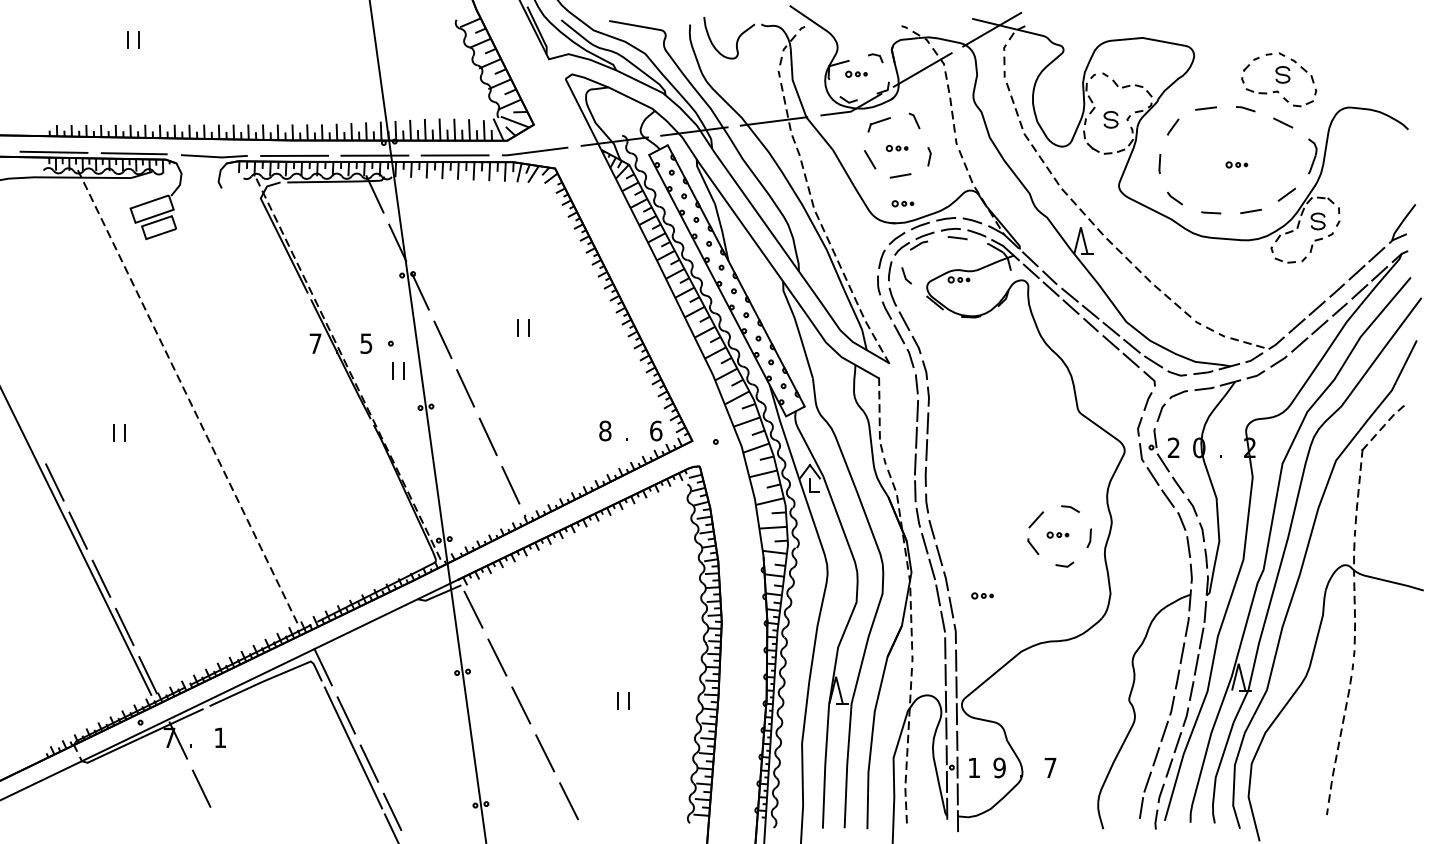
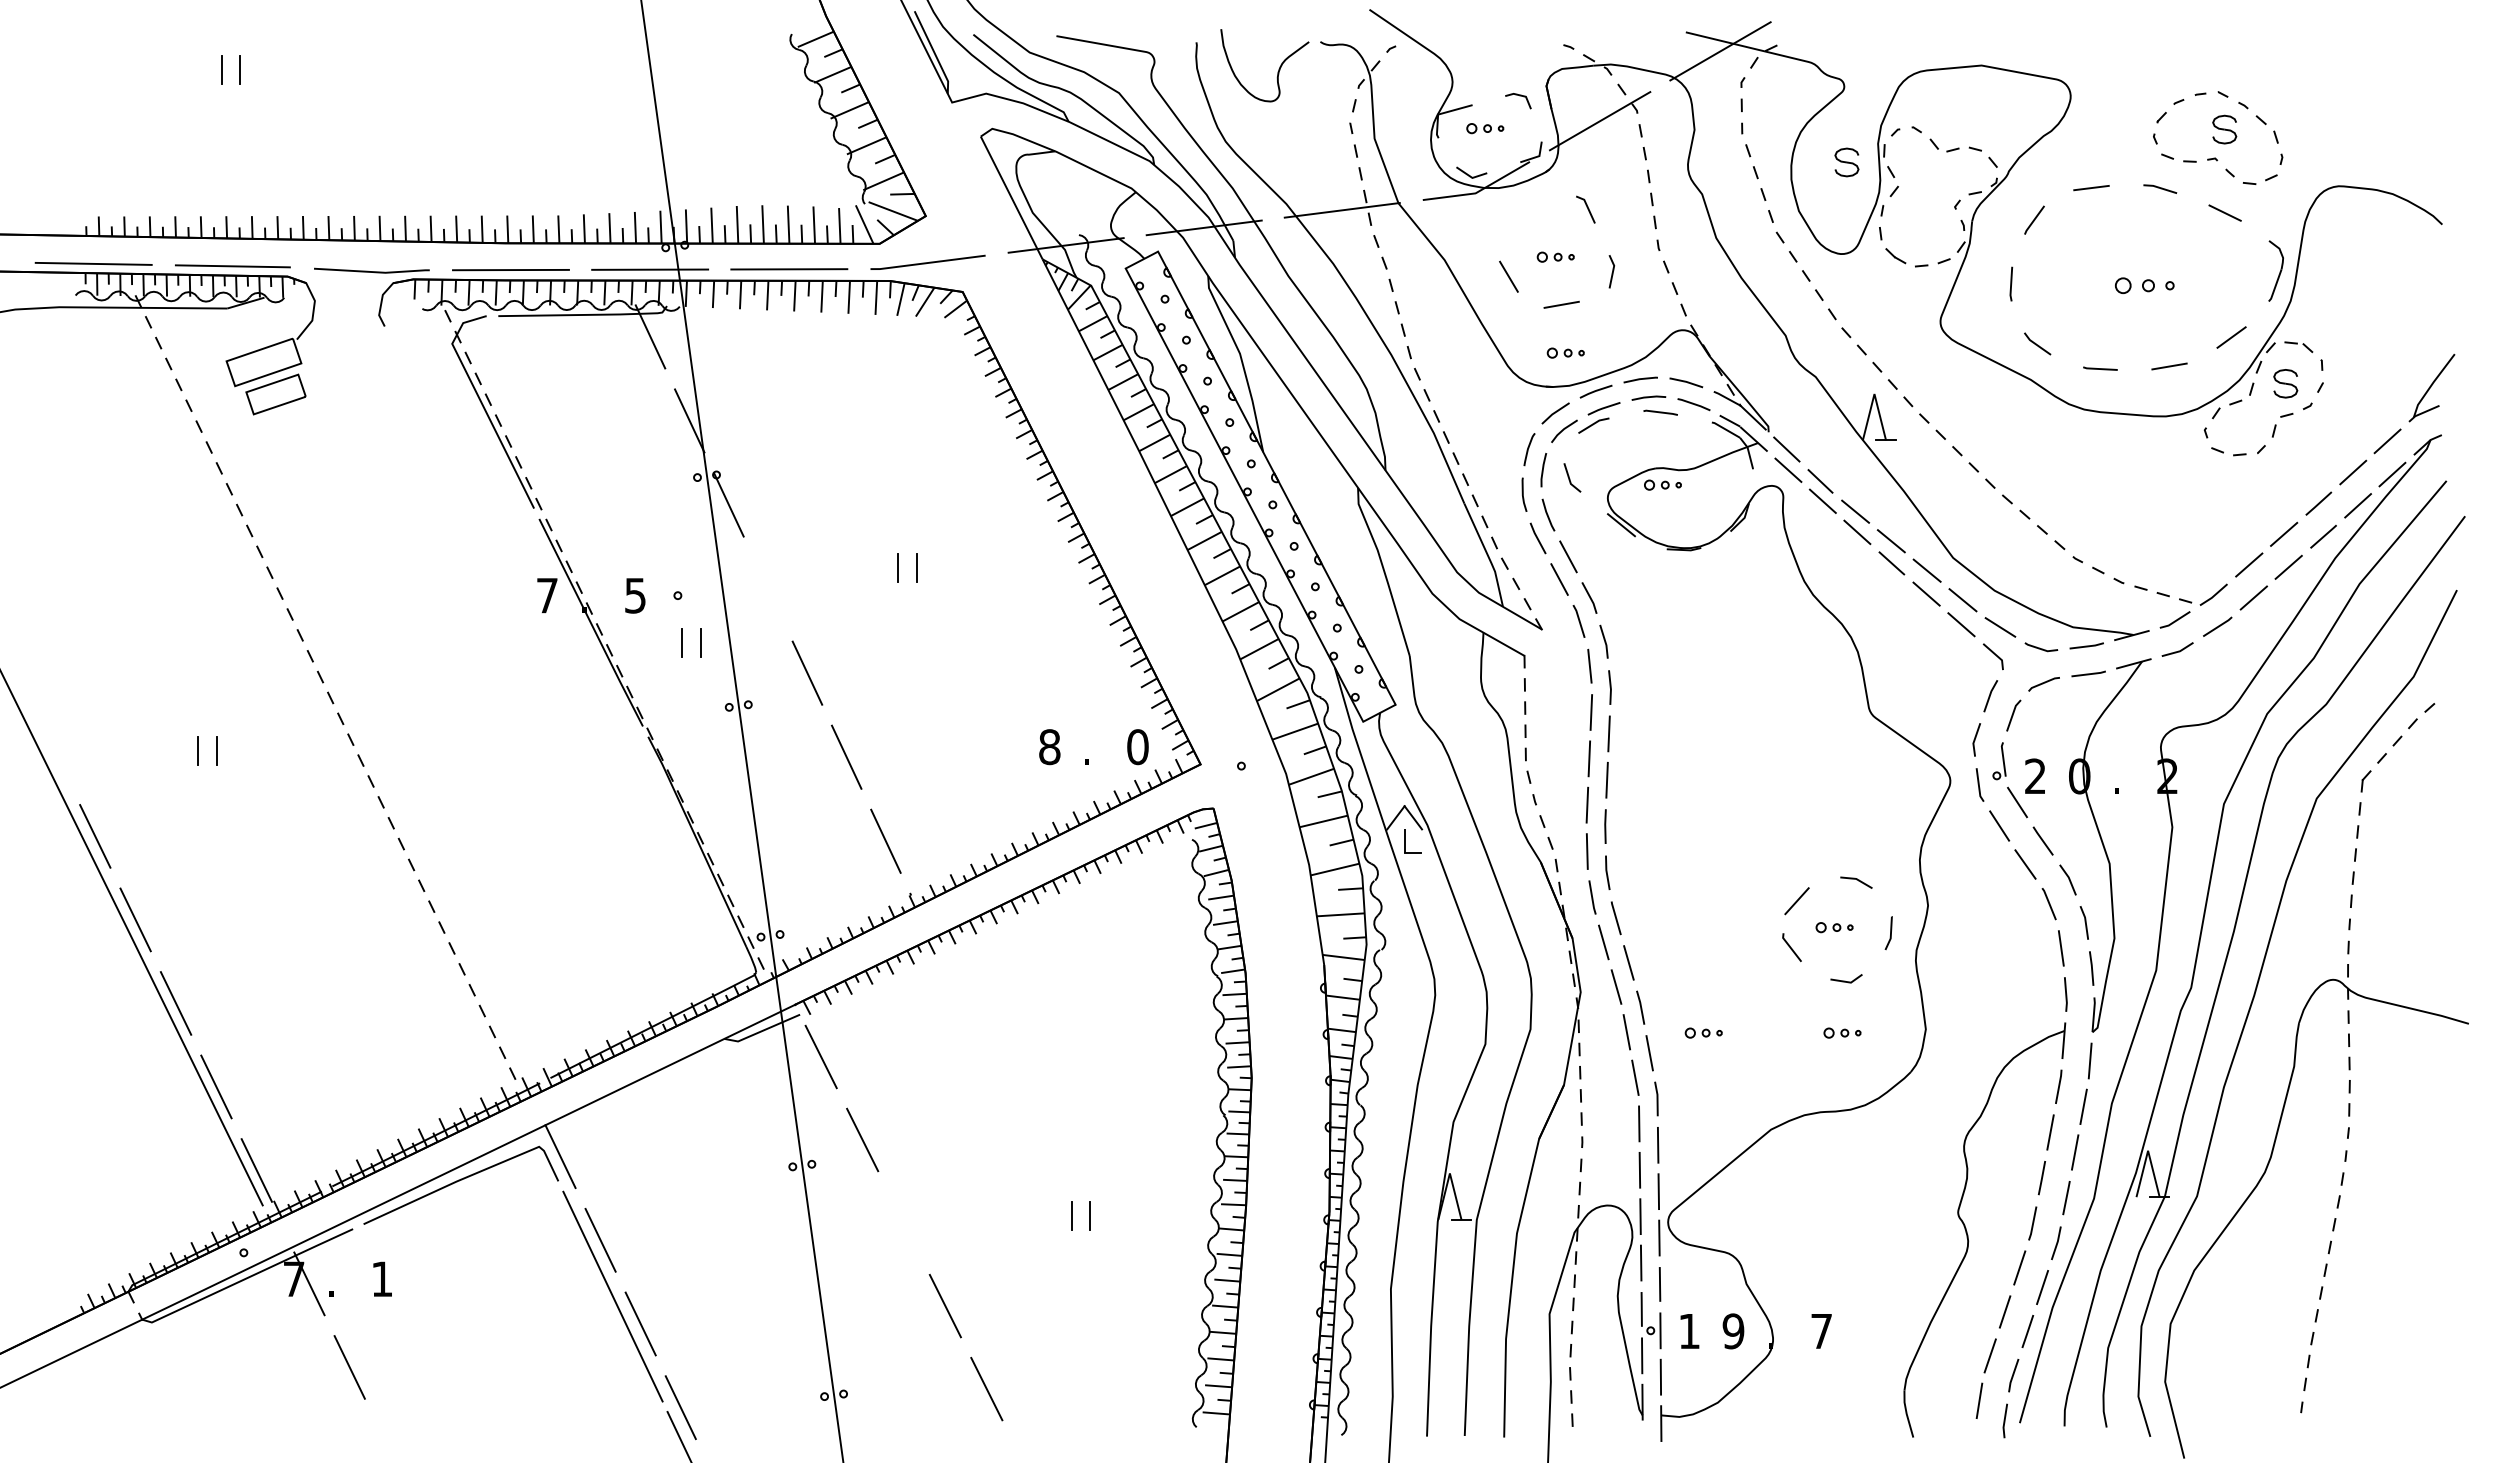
part: (1110, 119) -> (1845, 161), moved
part: (878, 124) -> (1523, 215), removed
part: (1236, 164) -> (2144, 284), size x1.6
line: (442, 339) -> (767, 588), removed
text: (656, 430) -> (1138, 746), 6 -> 0
part: (1062, 595) -> (1842, 1032), added
line: (521, 705) -> (904, 1223), removed

